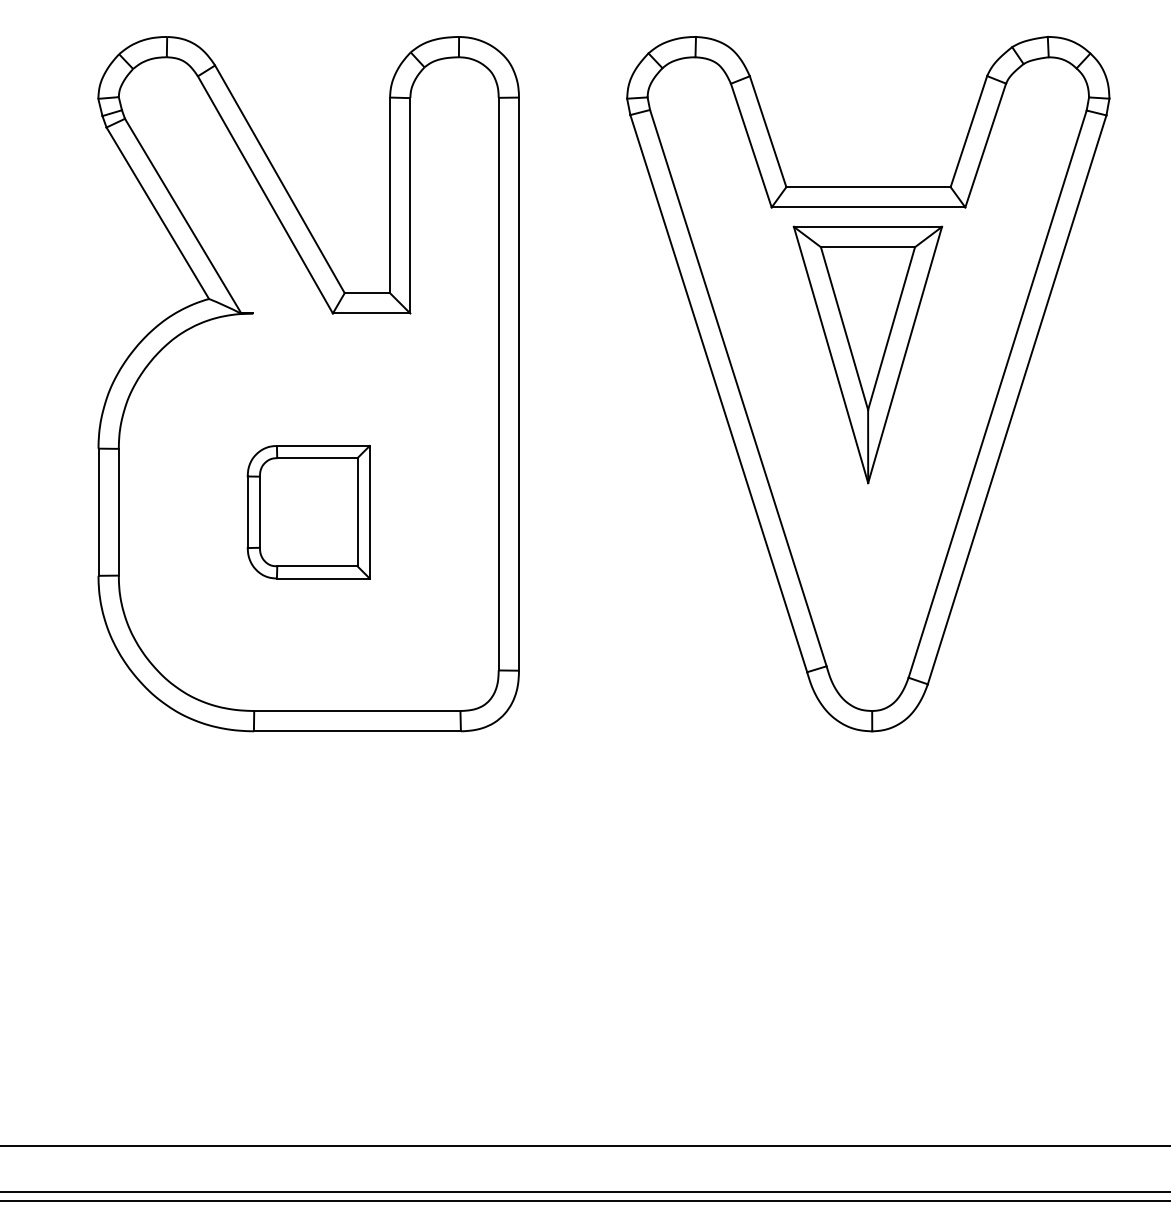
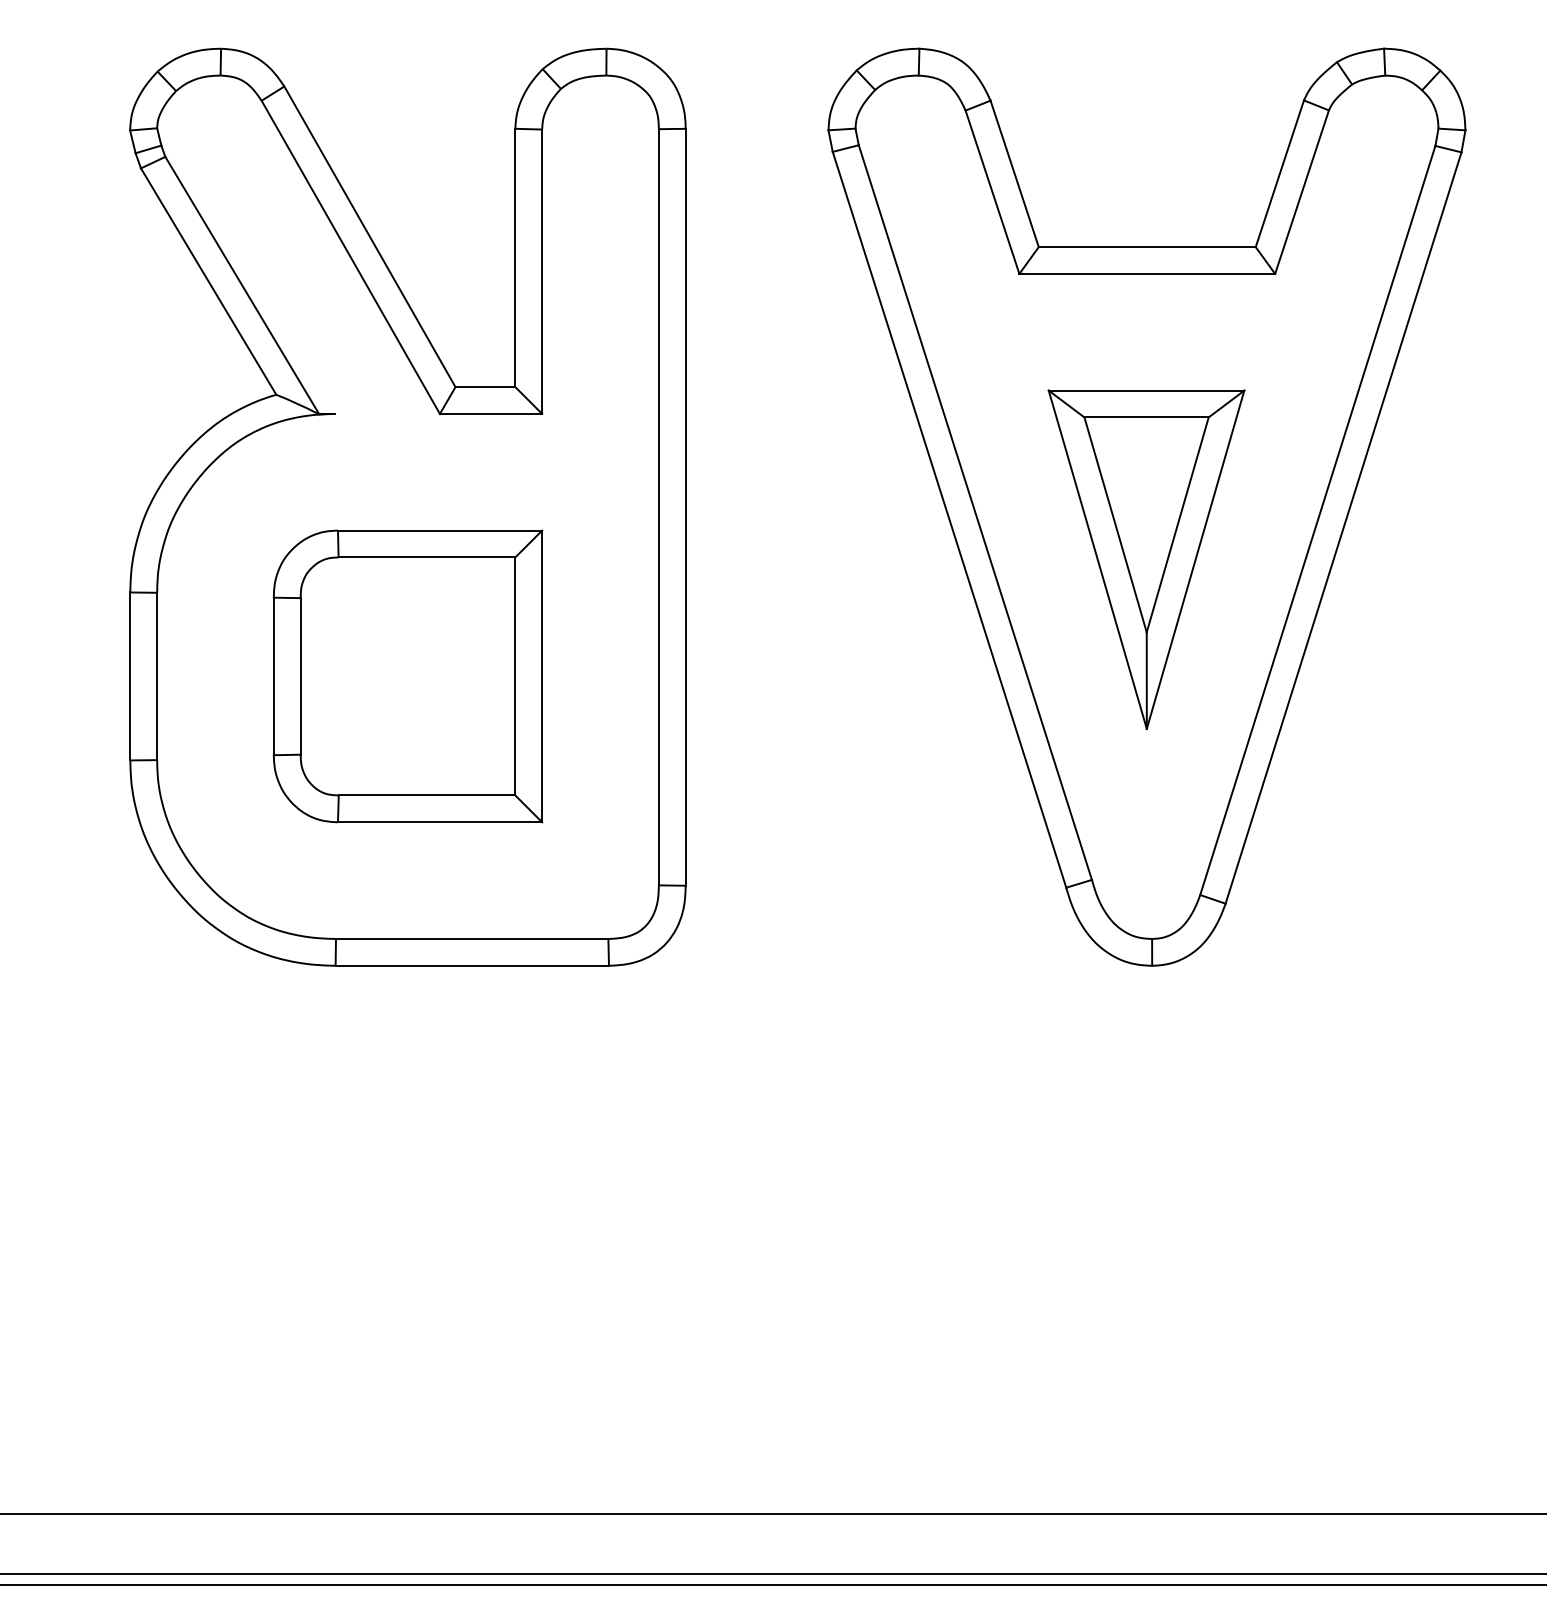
part: (867, 354) -> (1146, 559), moved
part: (308, 512) -> (407, 676), size x1.67

